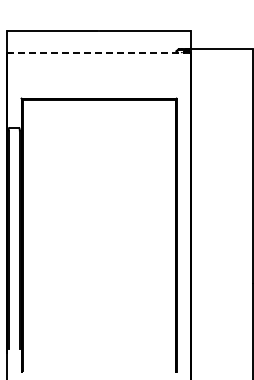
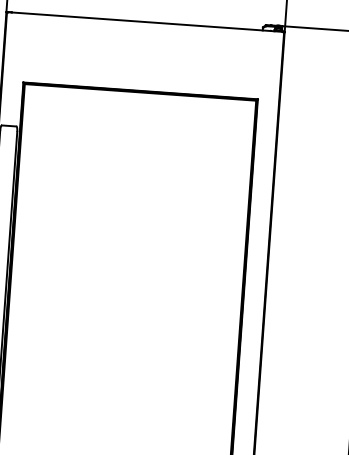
line: (98, 53) -> (144, 22), dashed -> solid

